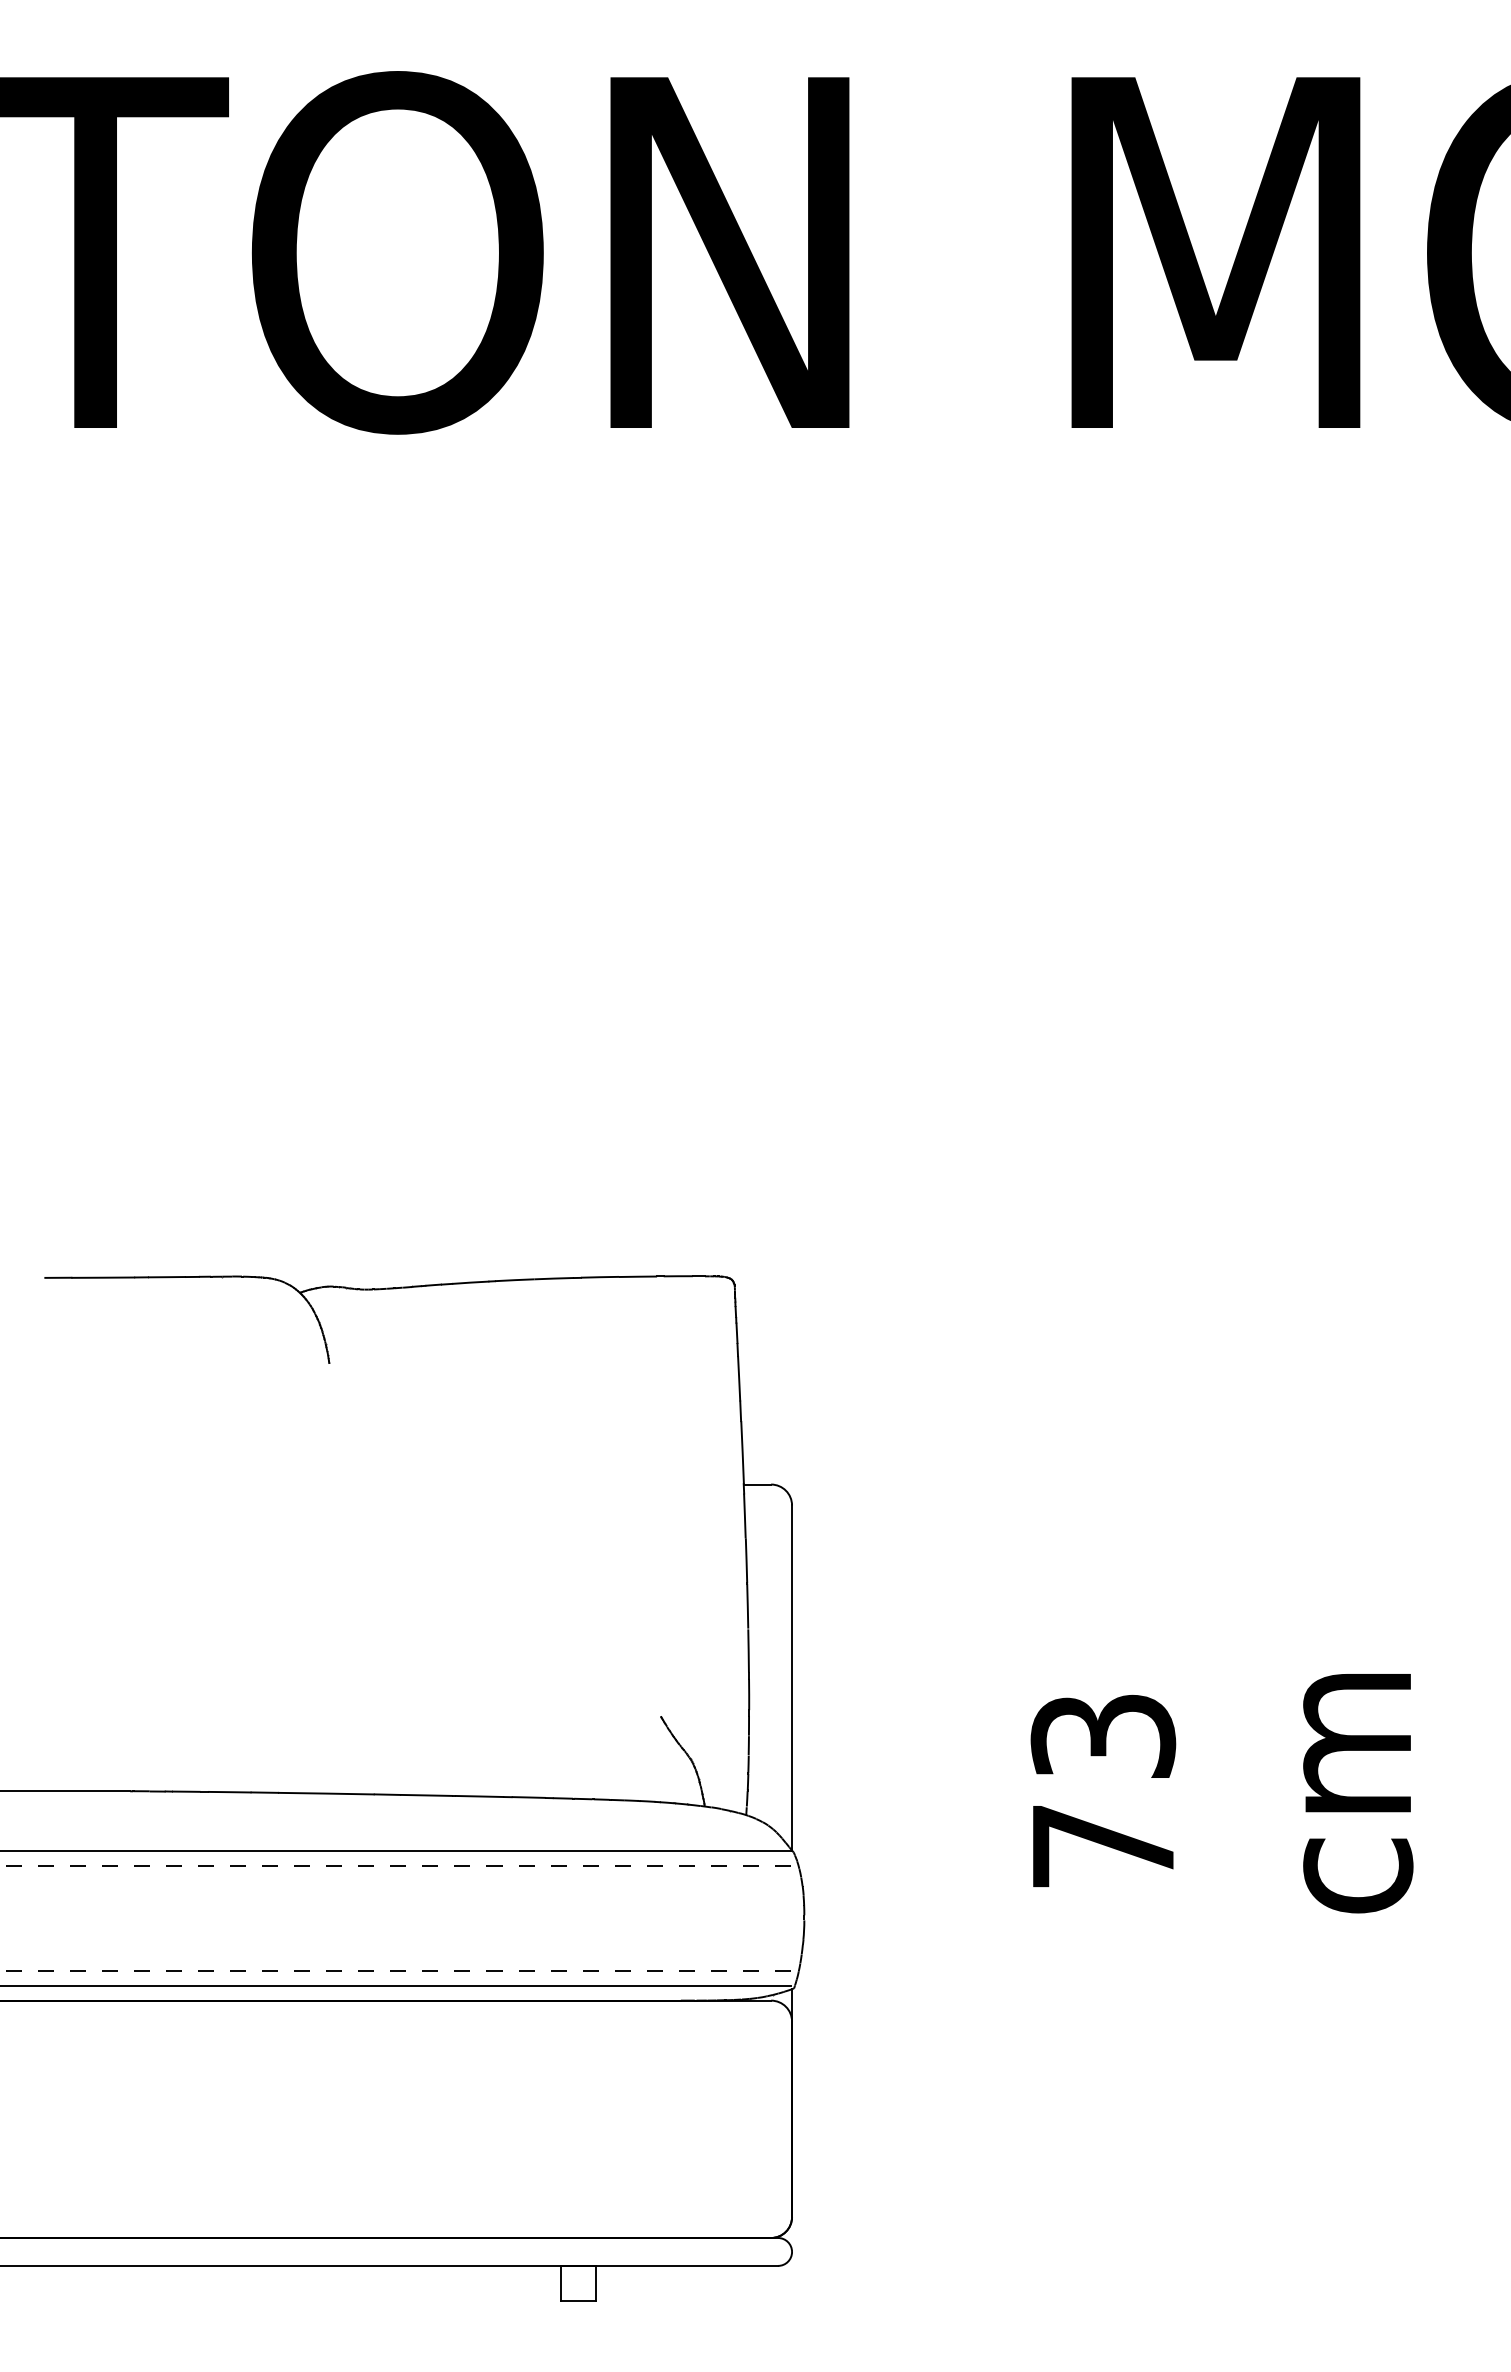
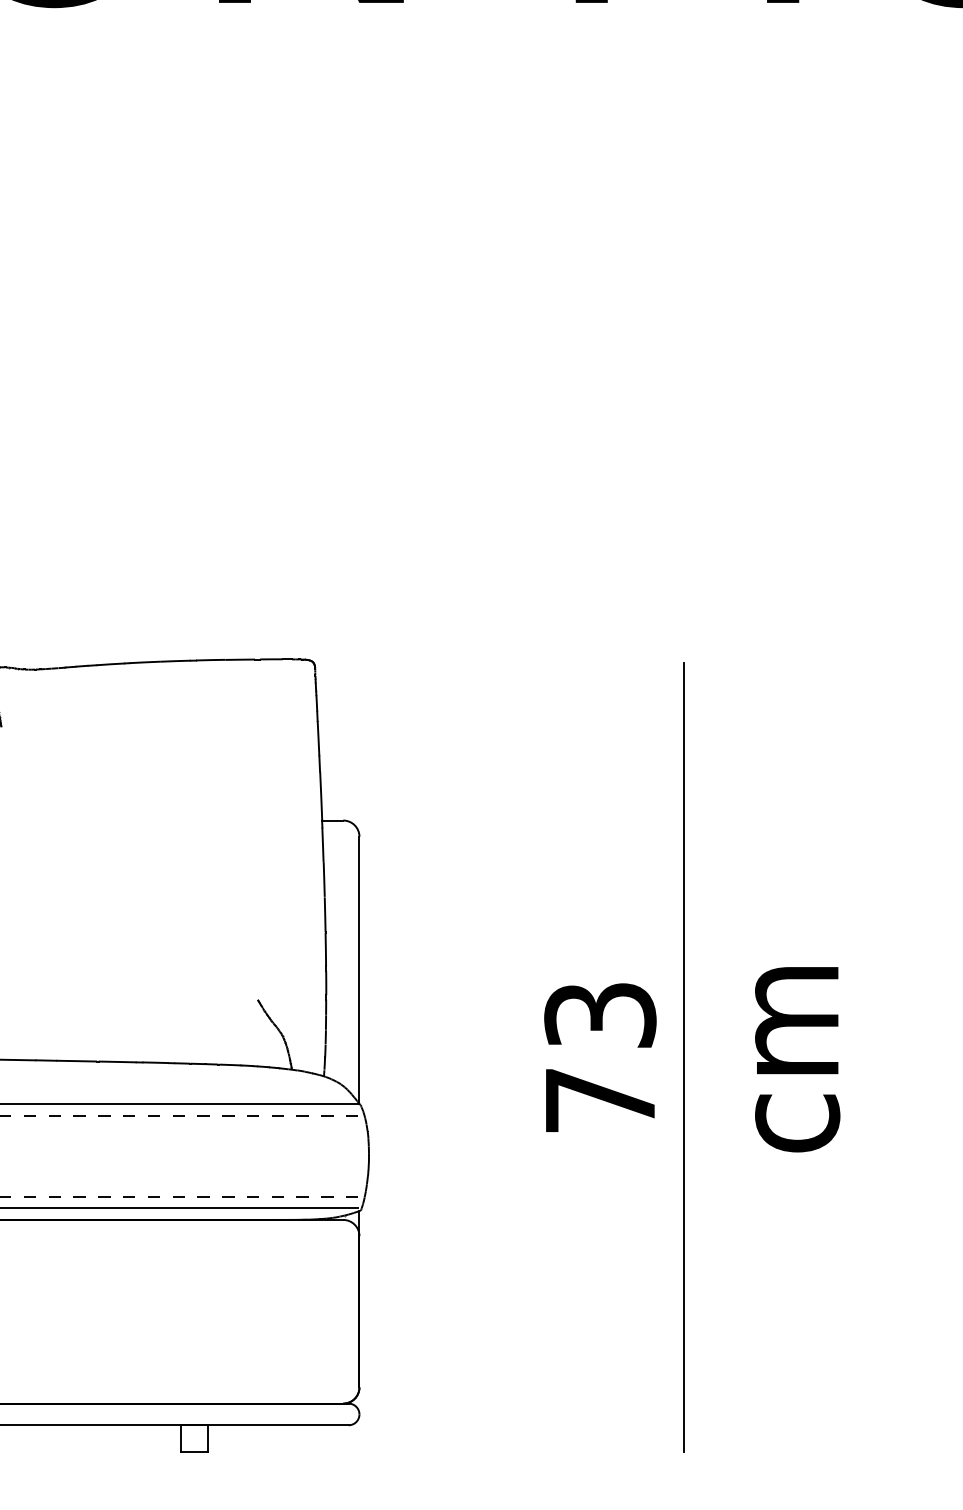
line: (1210, 1791) -> (683, 1058), added

